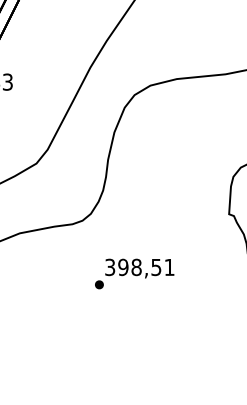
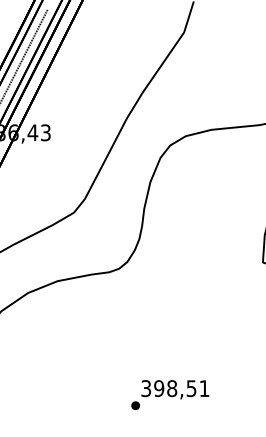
text: (134, 273) -> (170, 394), moved

